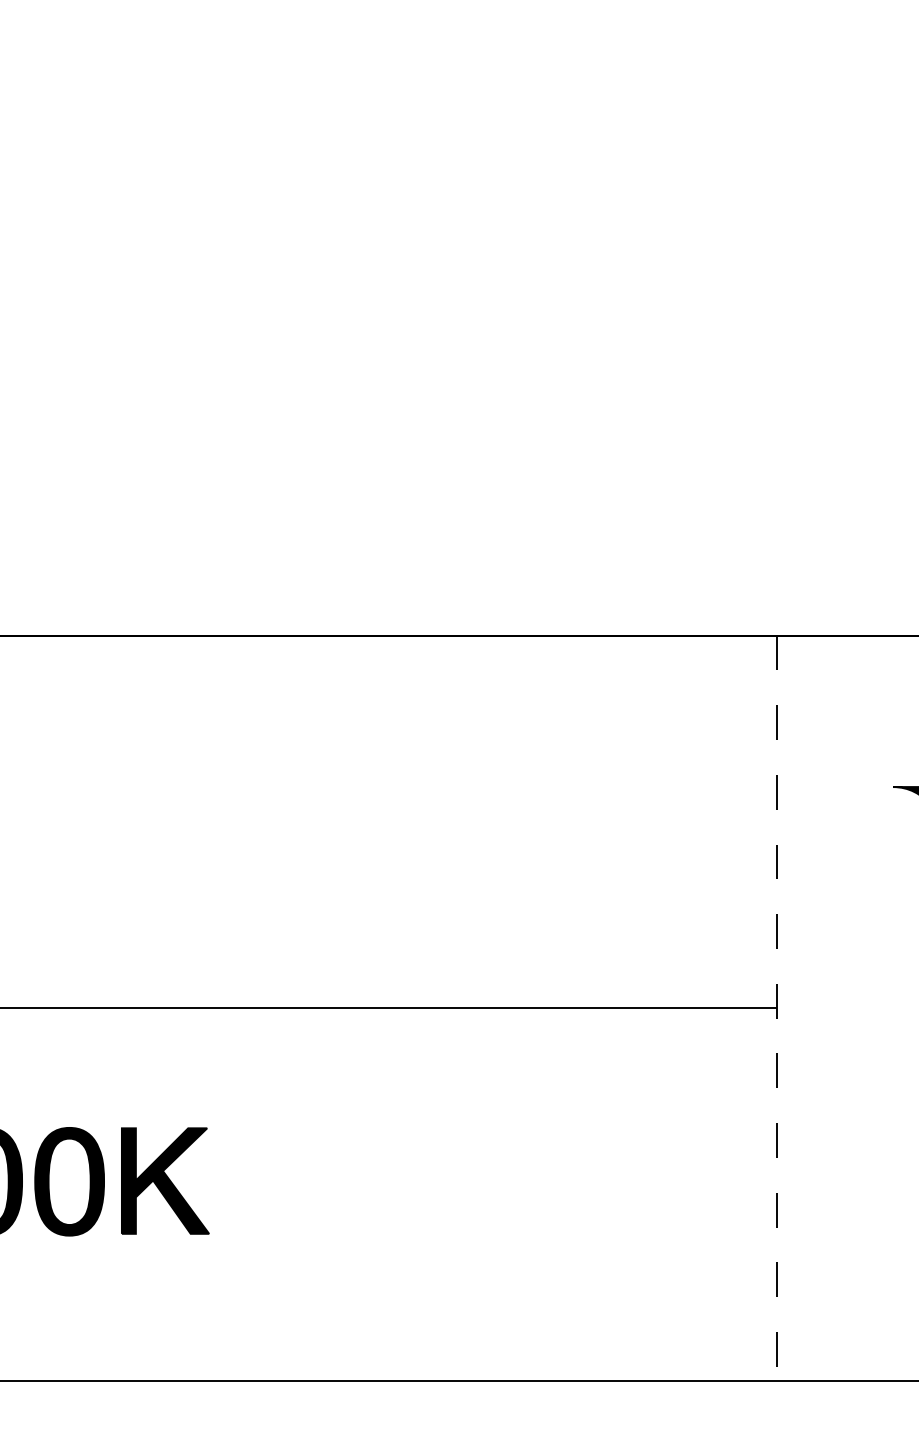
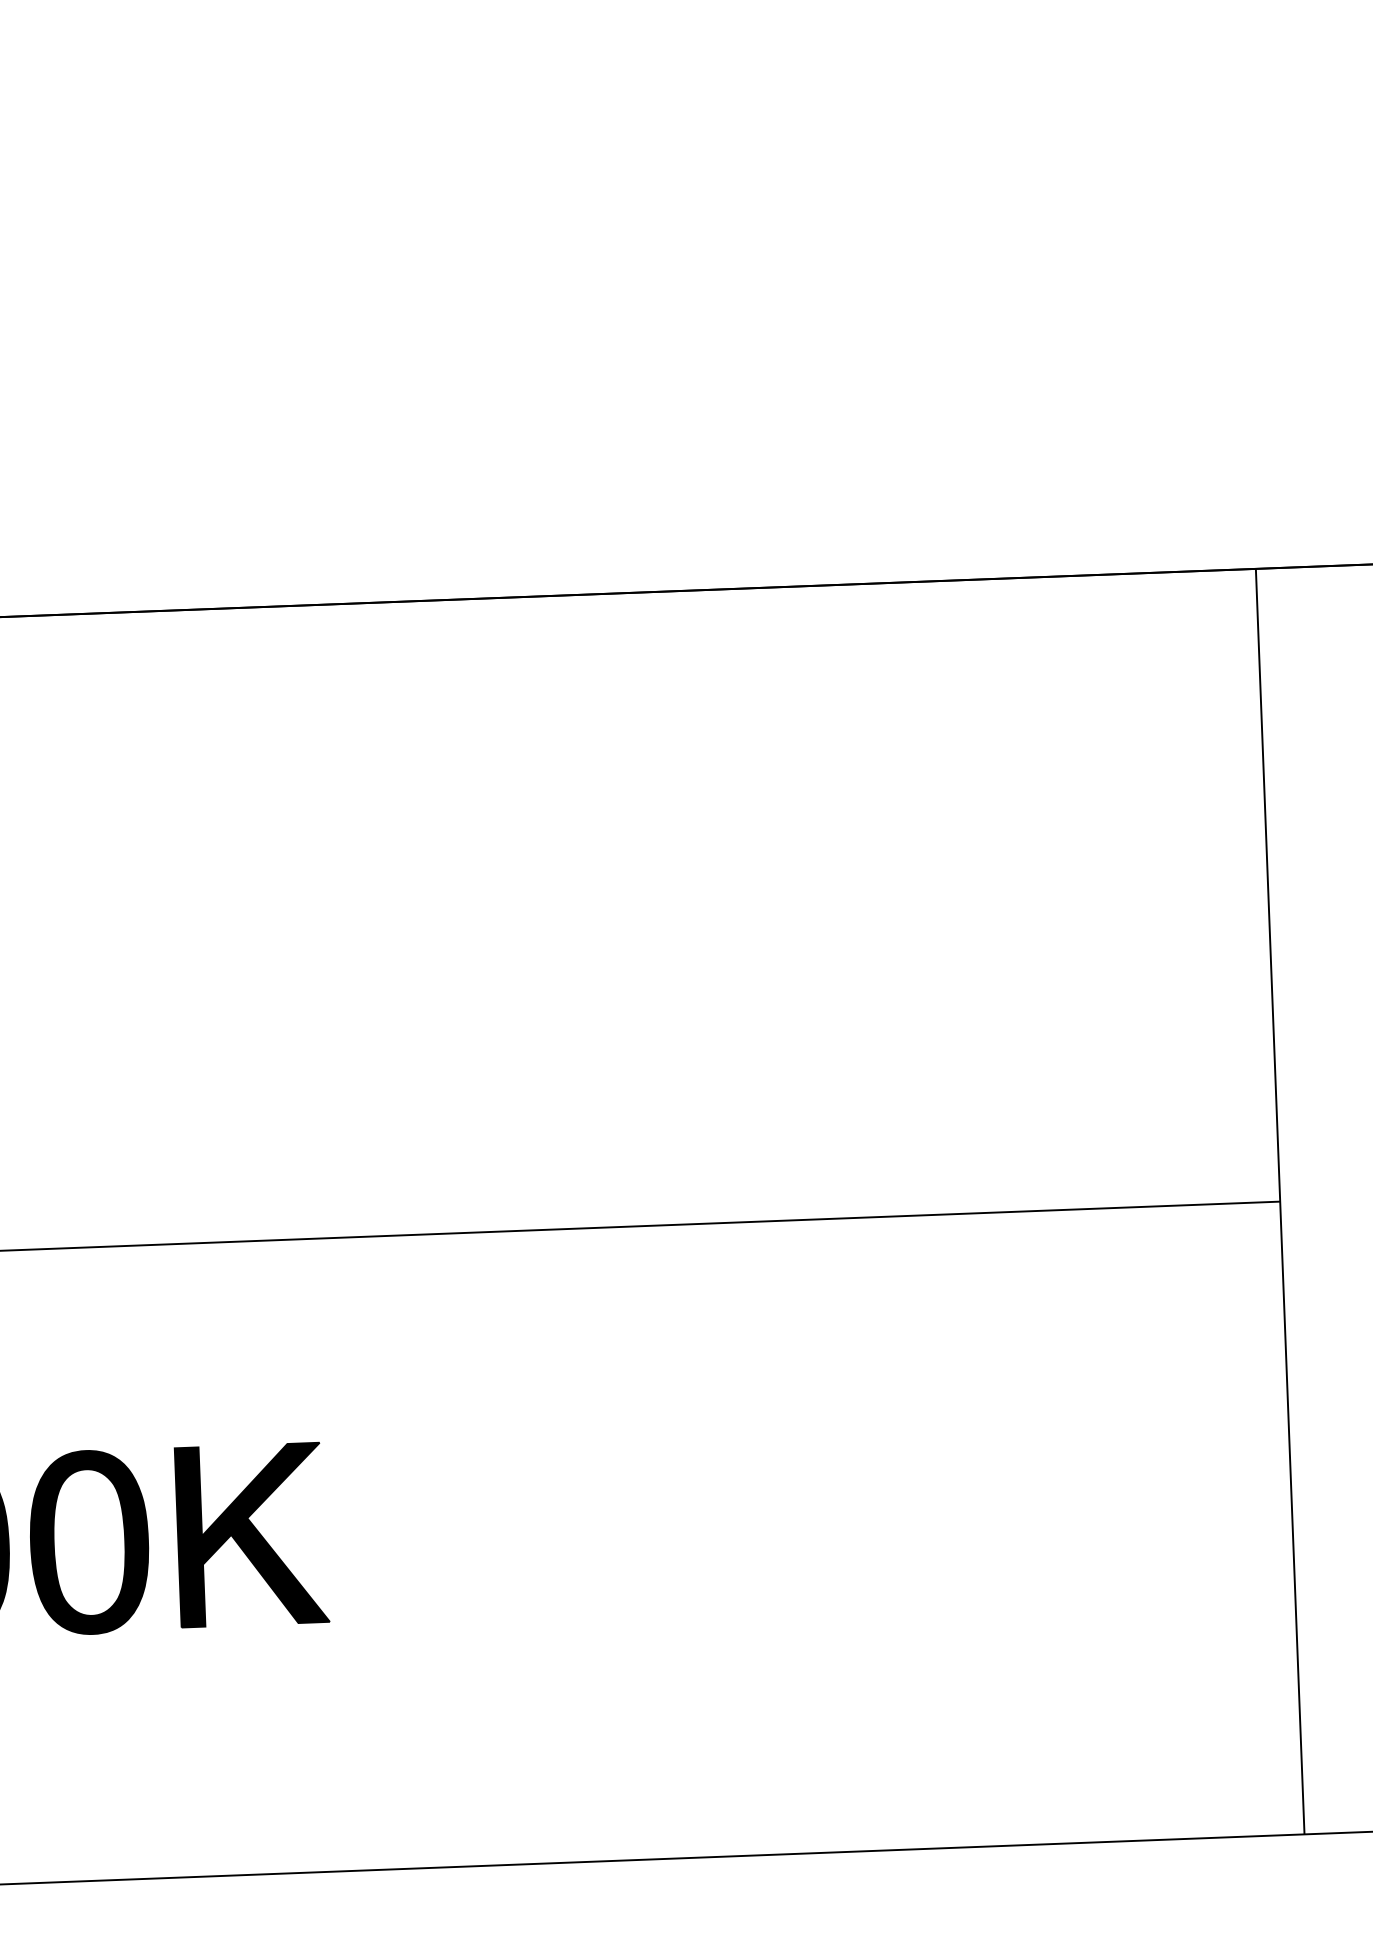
line: (777, 1008) -> (1280, 1202), dashed -> solid

